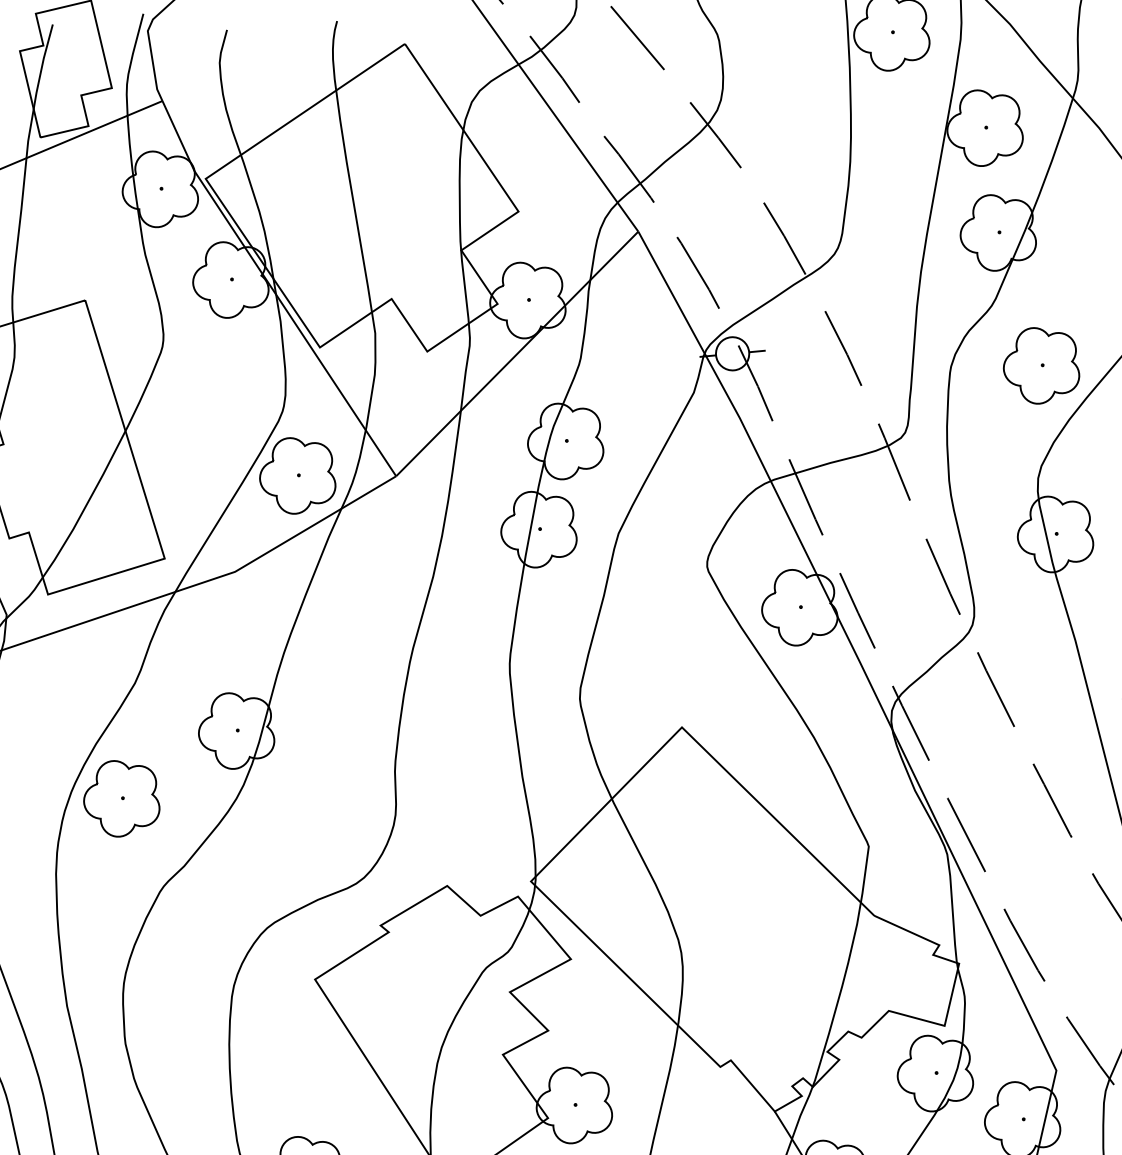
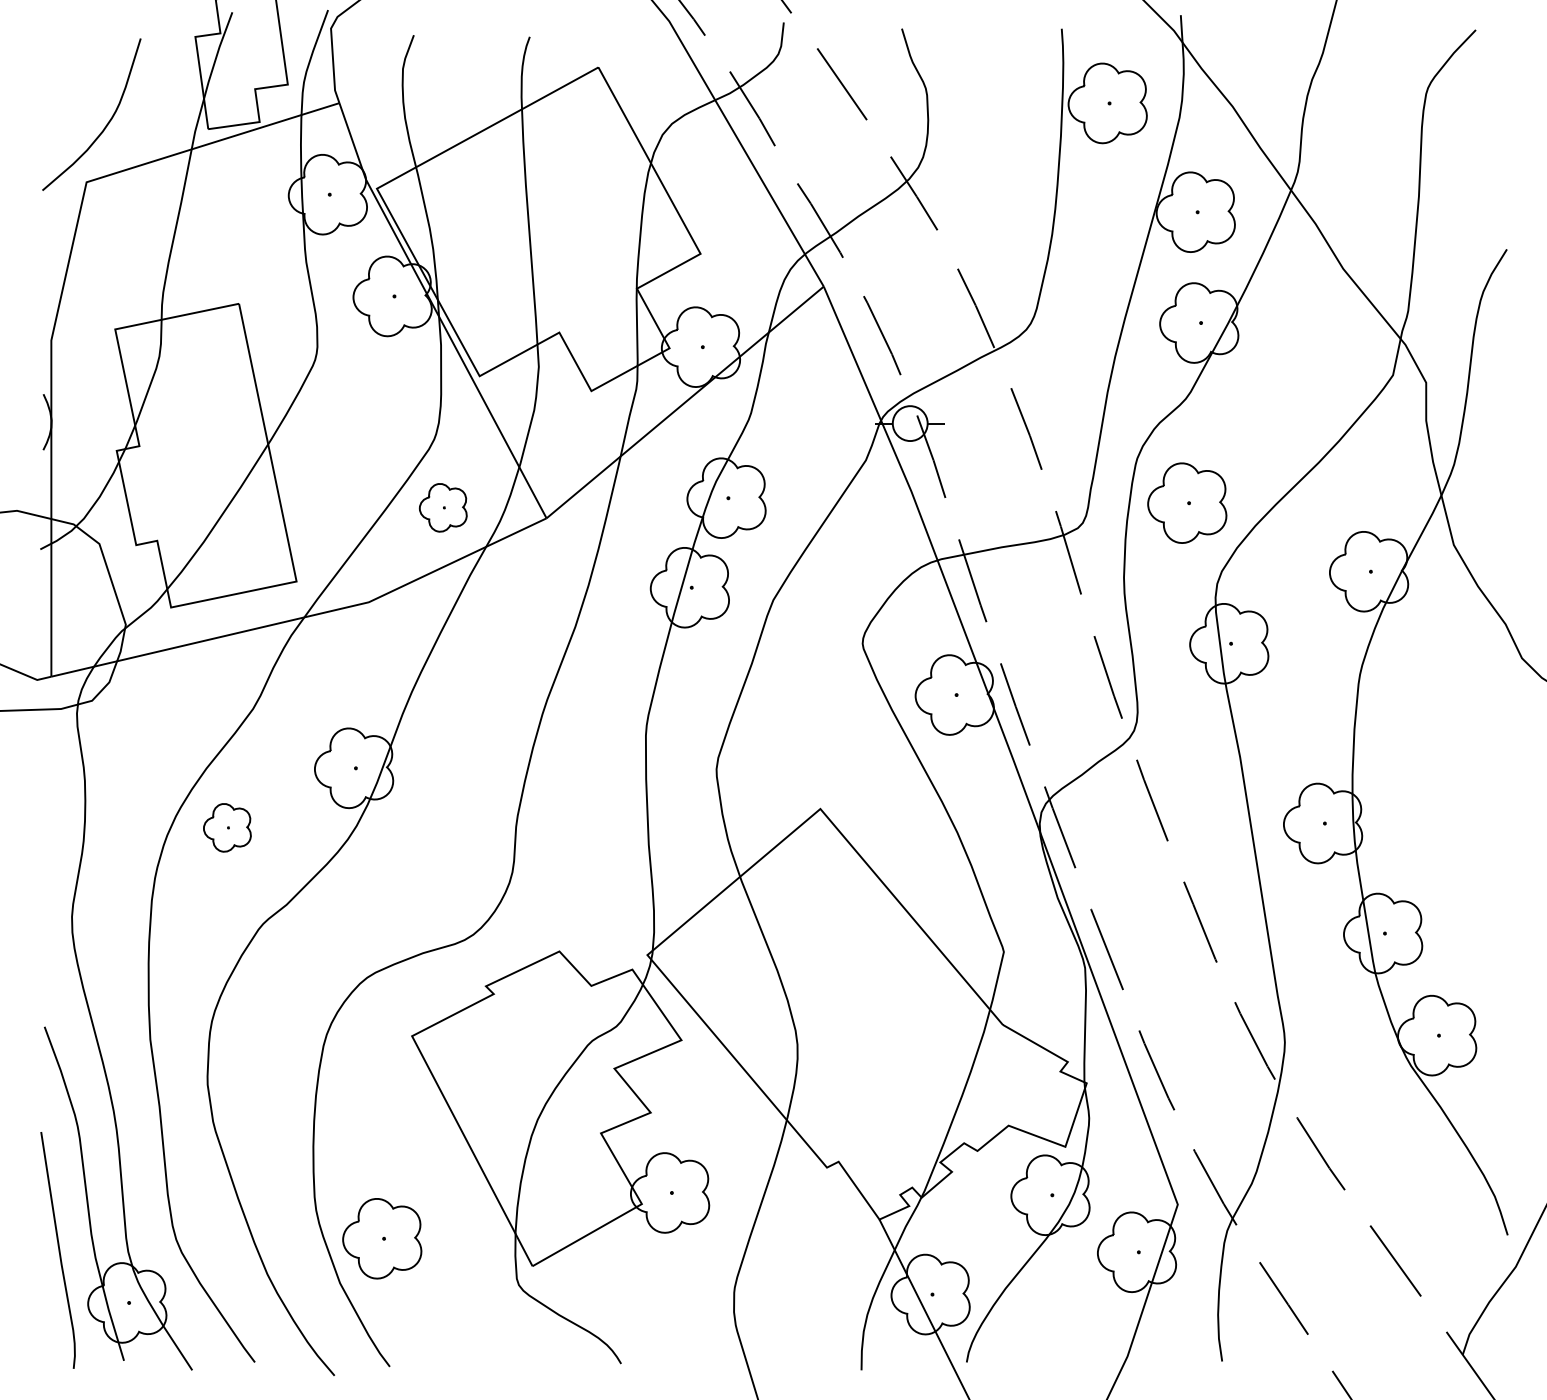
part: (1041, 364) -> (1187, 502), moved
part: (297, 475) -> (443, 507), size x0.6
part: (121, 798) -> (227, 827), size x0.6

